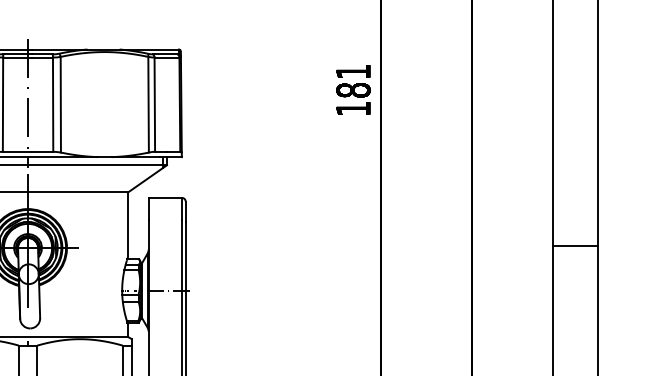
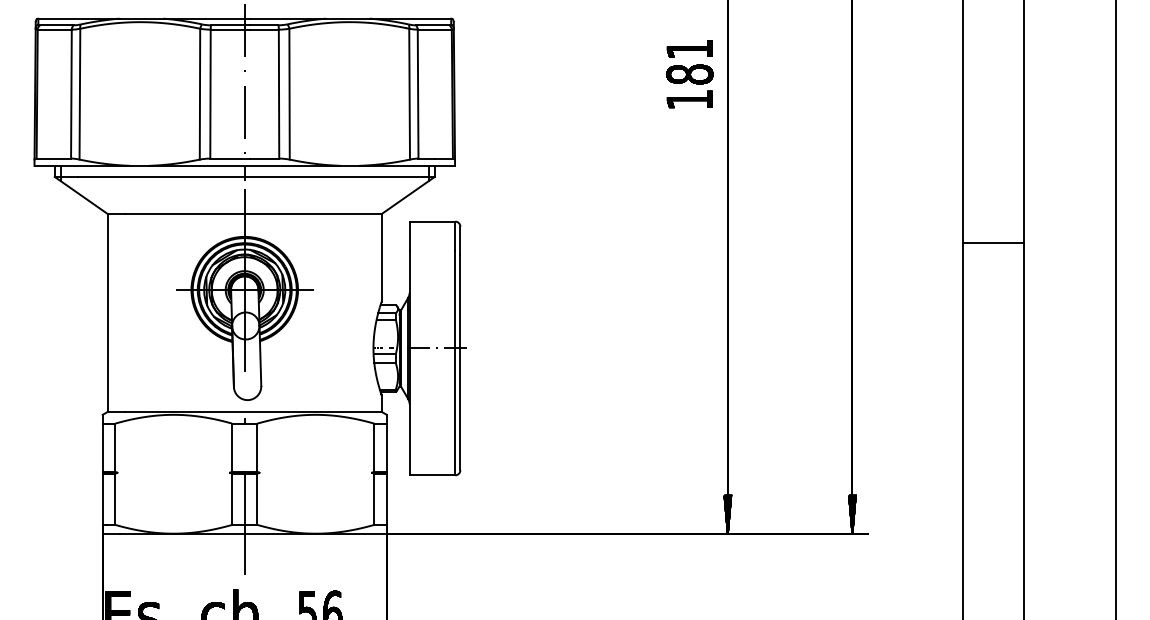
line: (575, 246) -> (993, 243), moved

